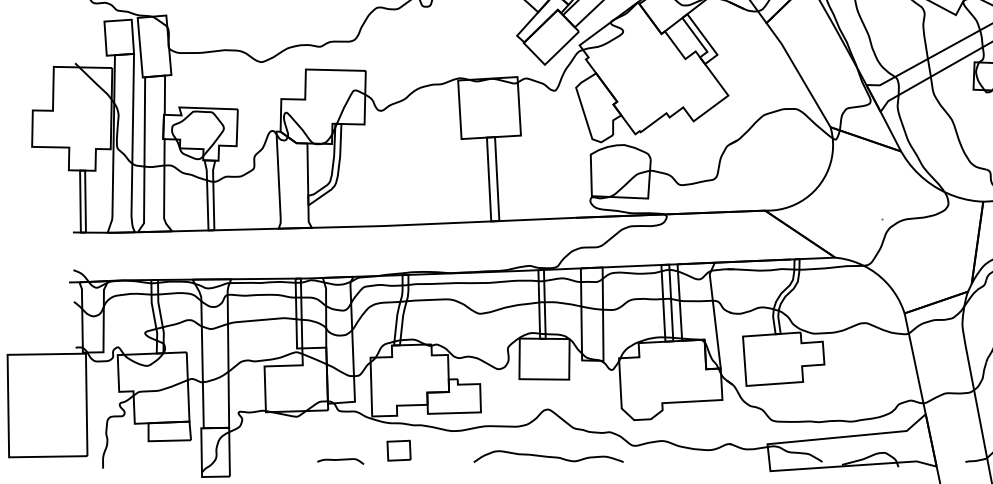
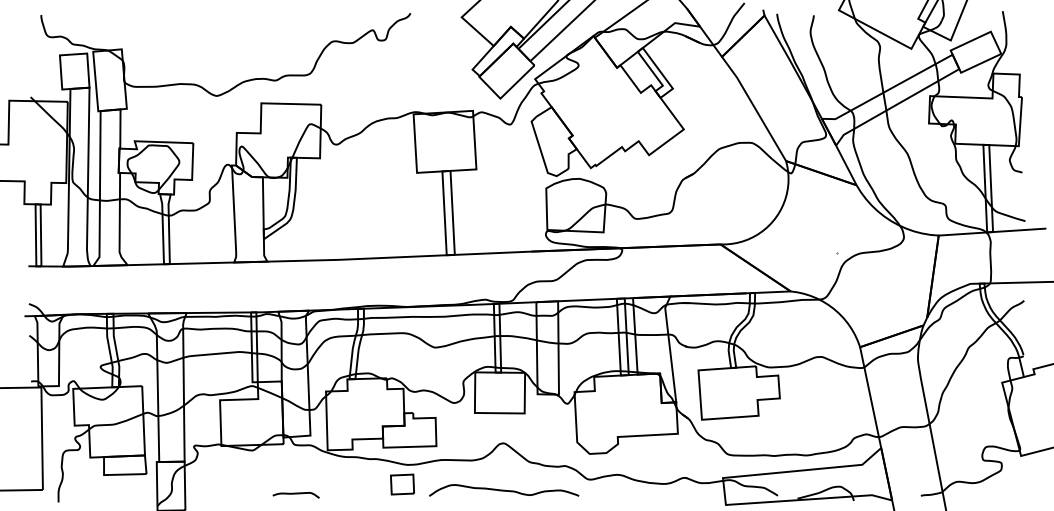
part: (399, 450) -> (402, 484), moved

